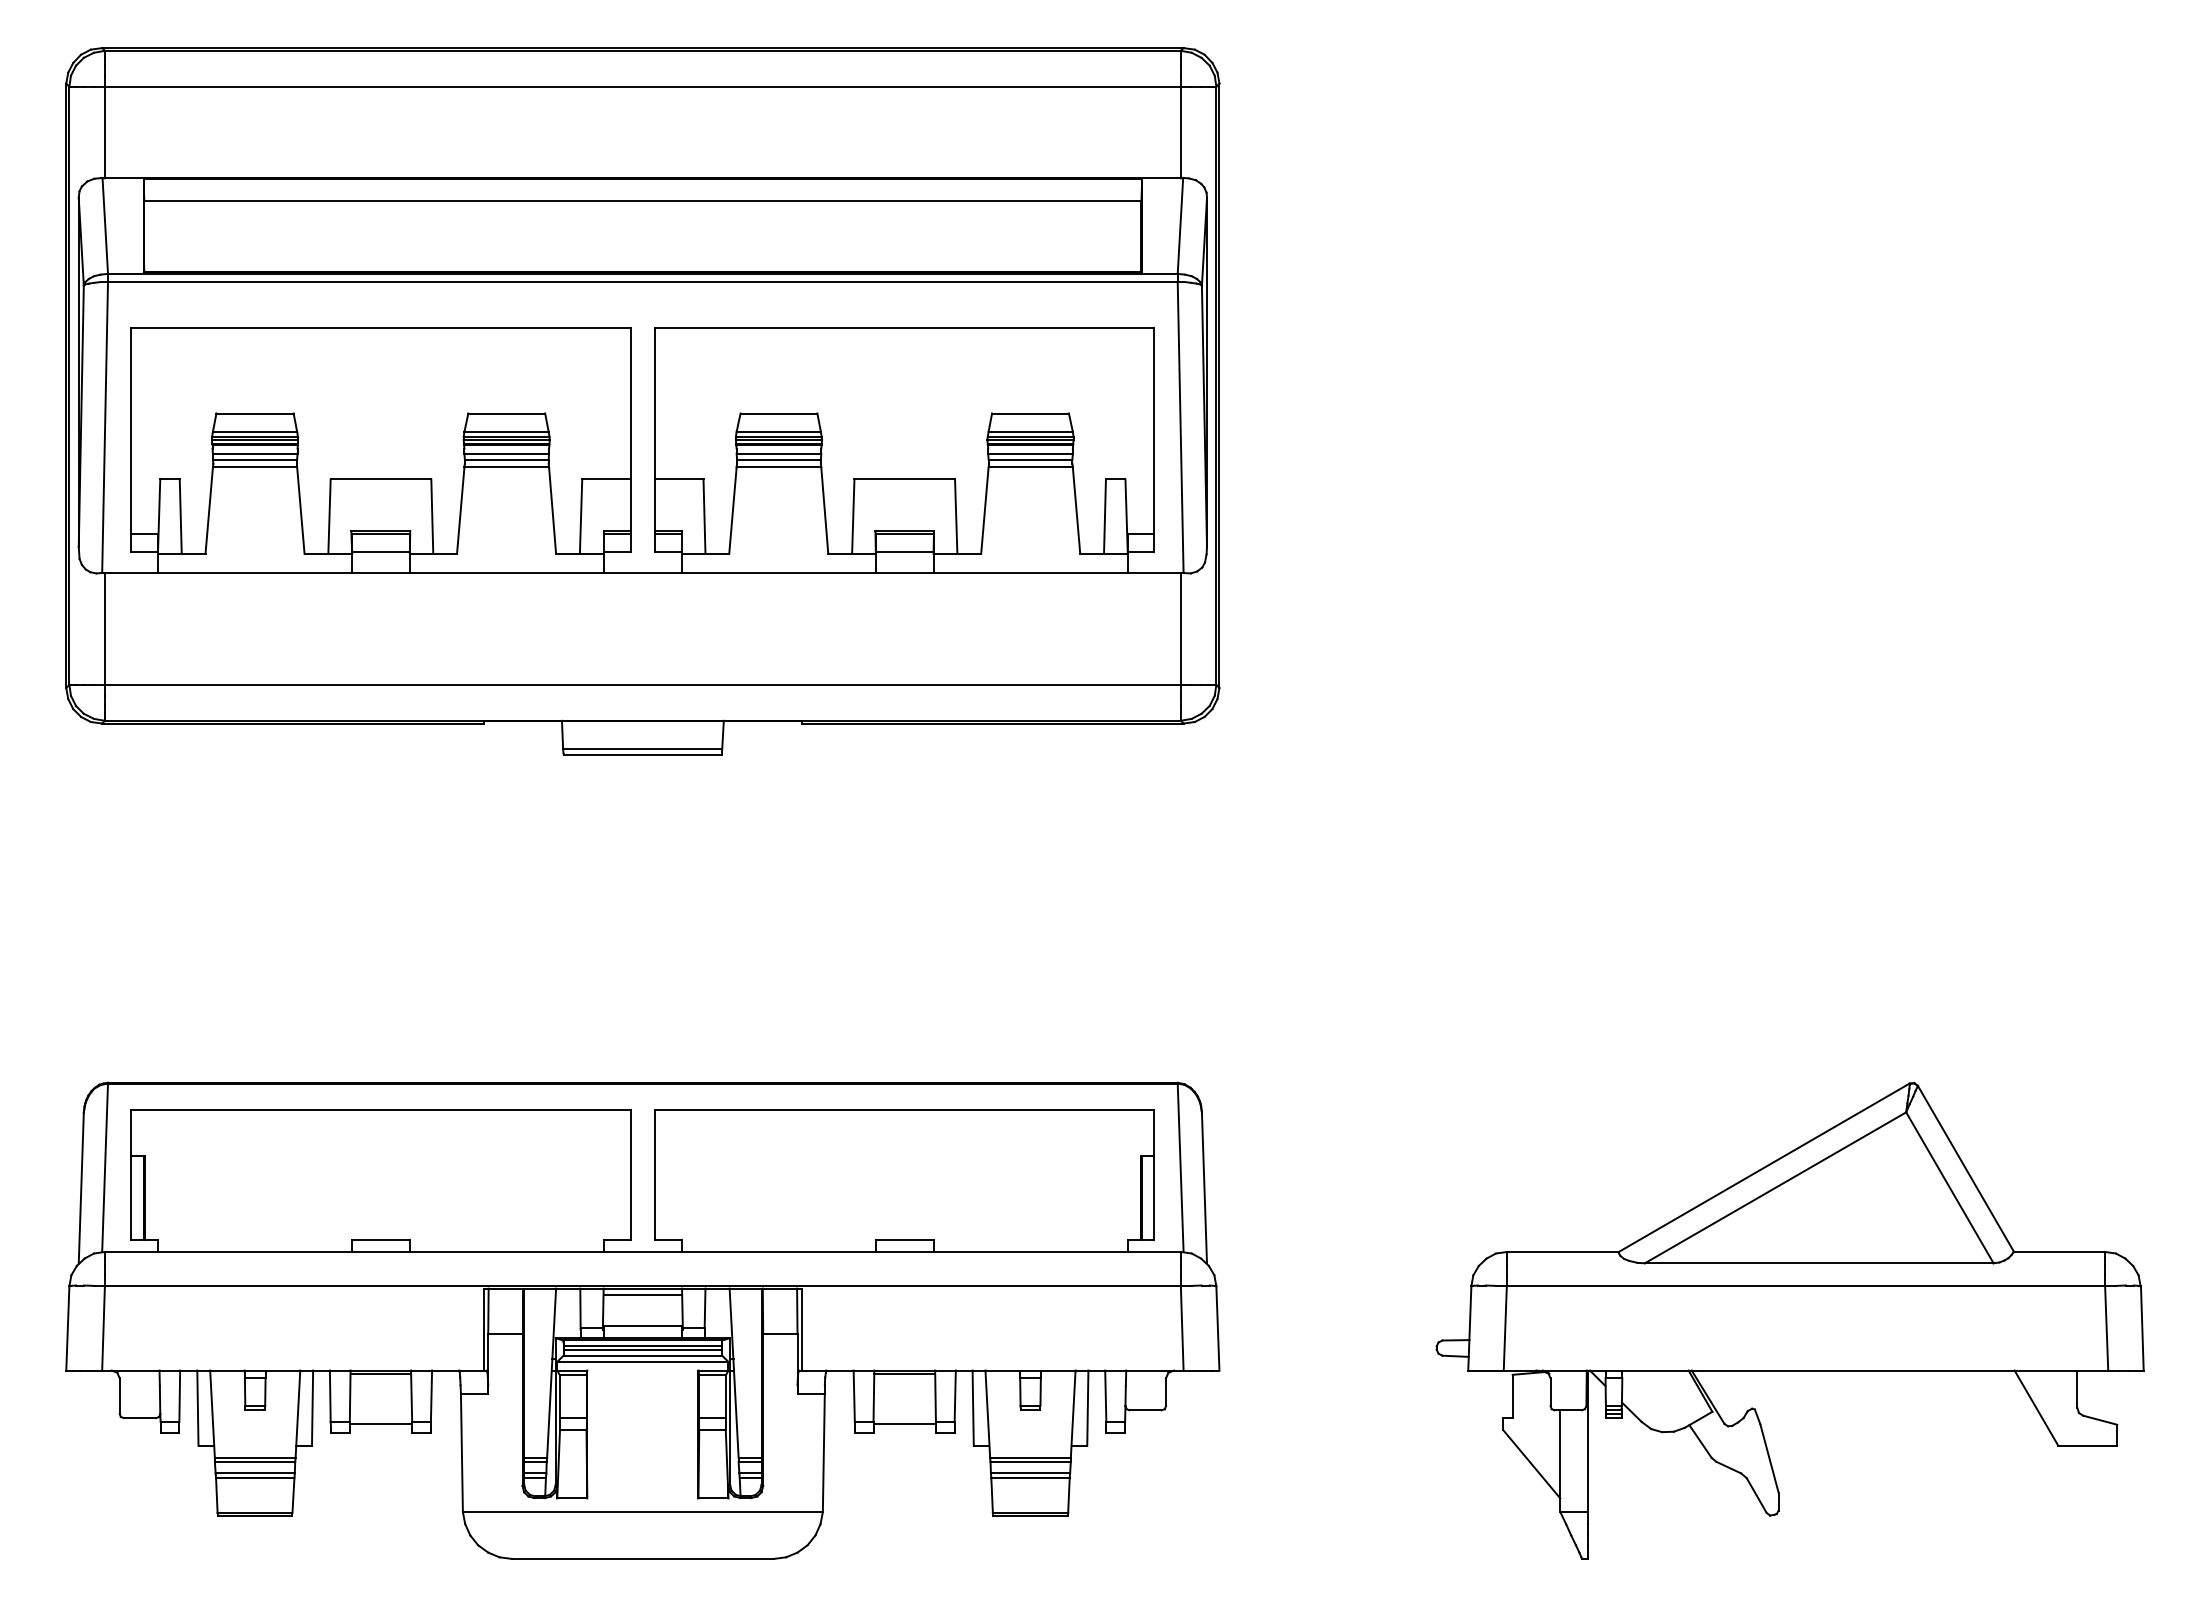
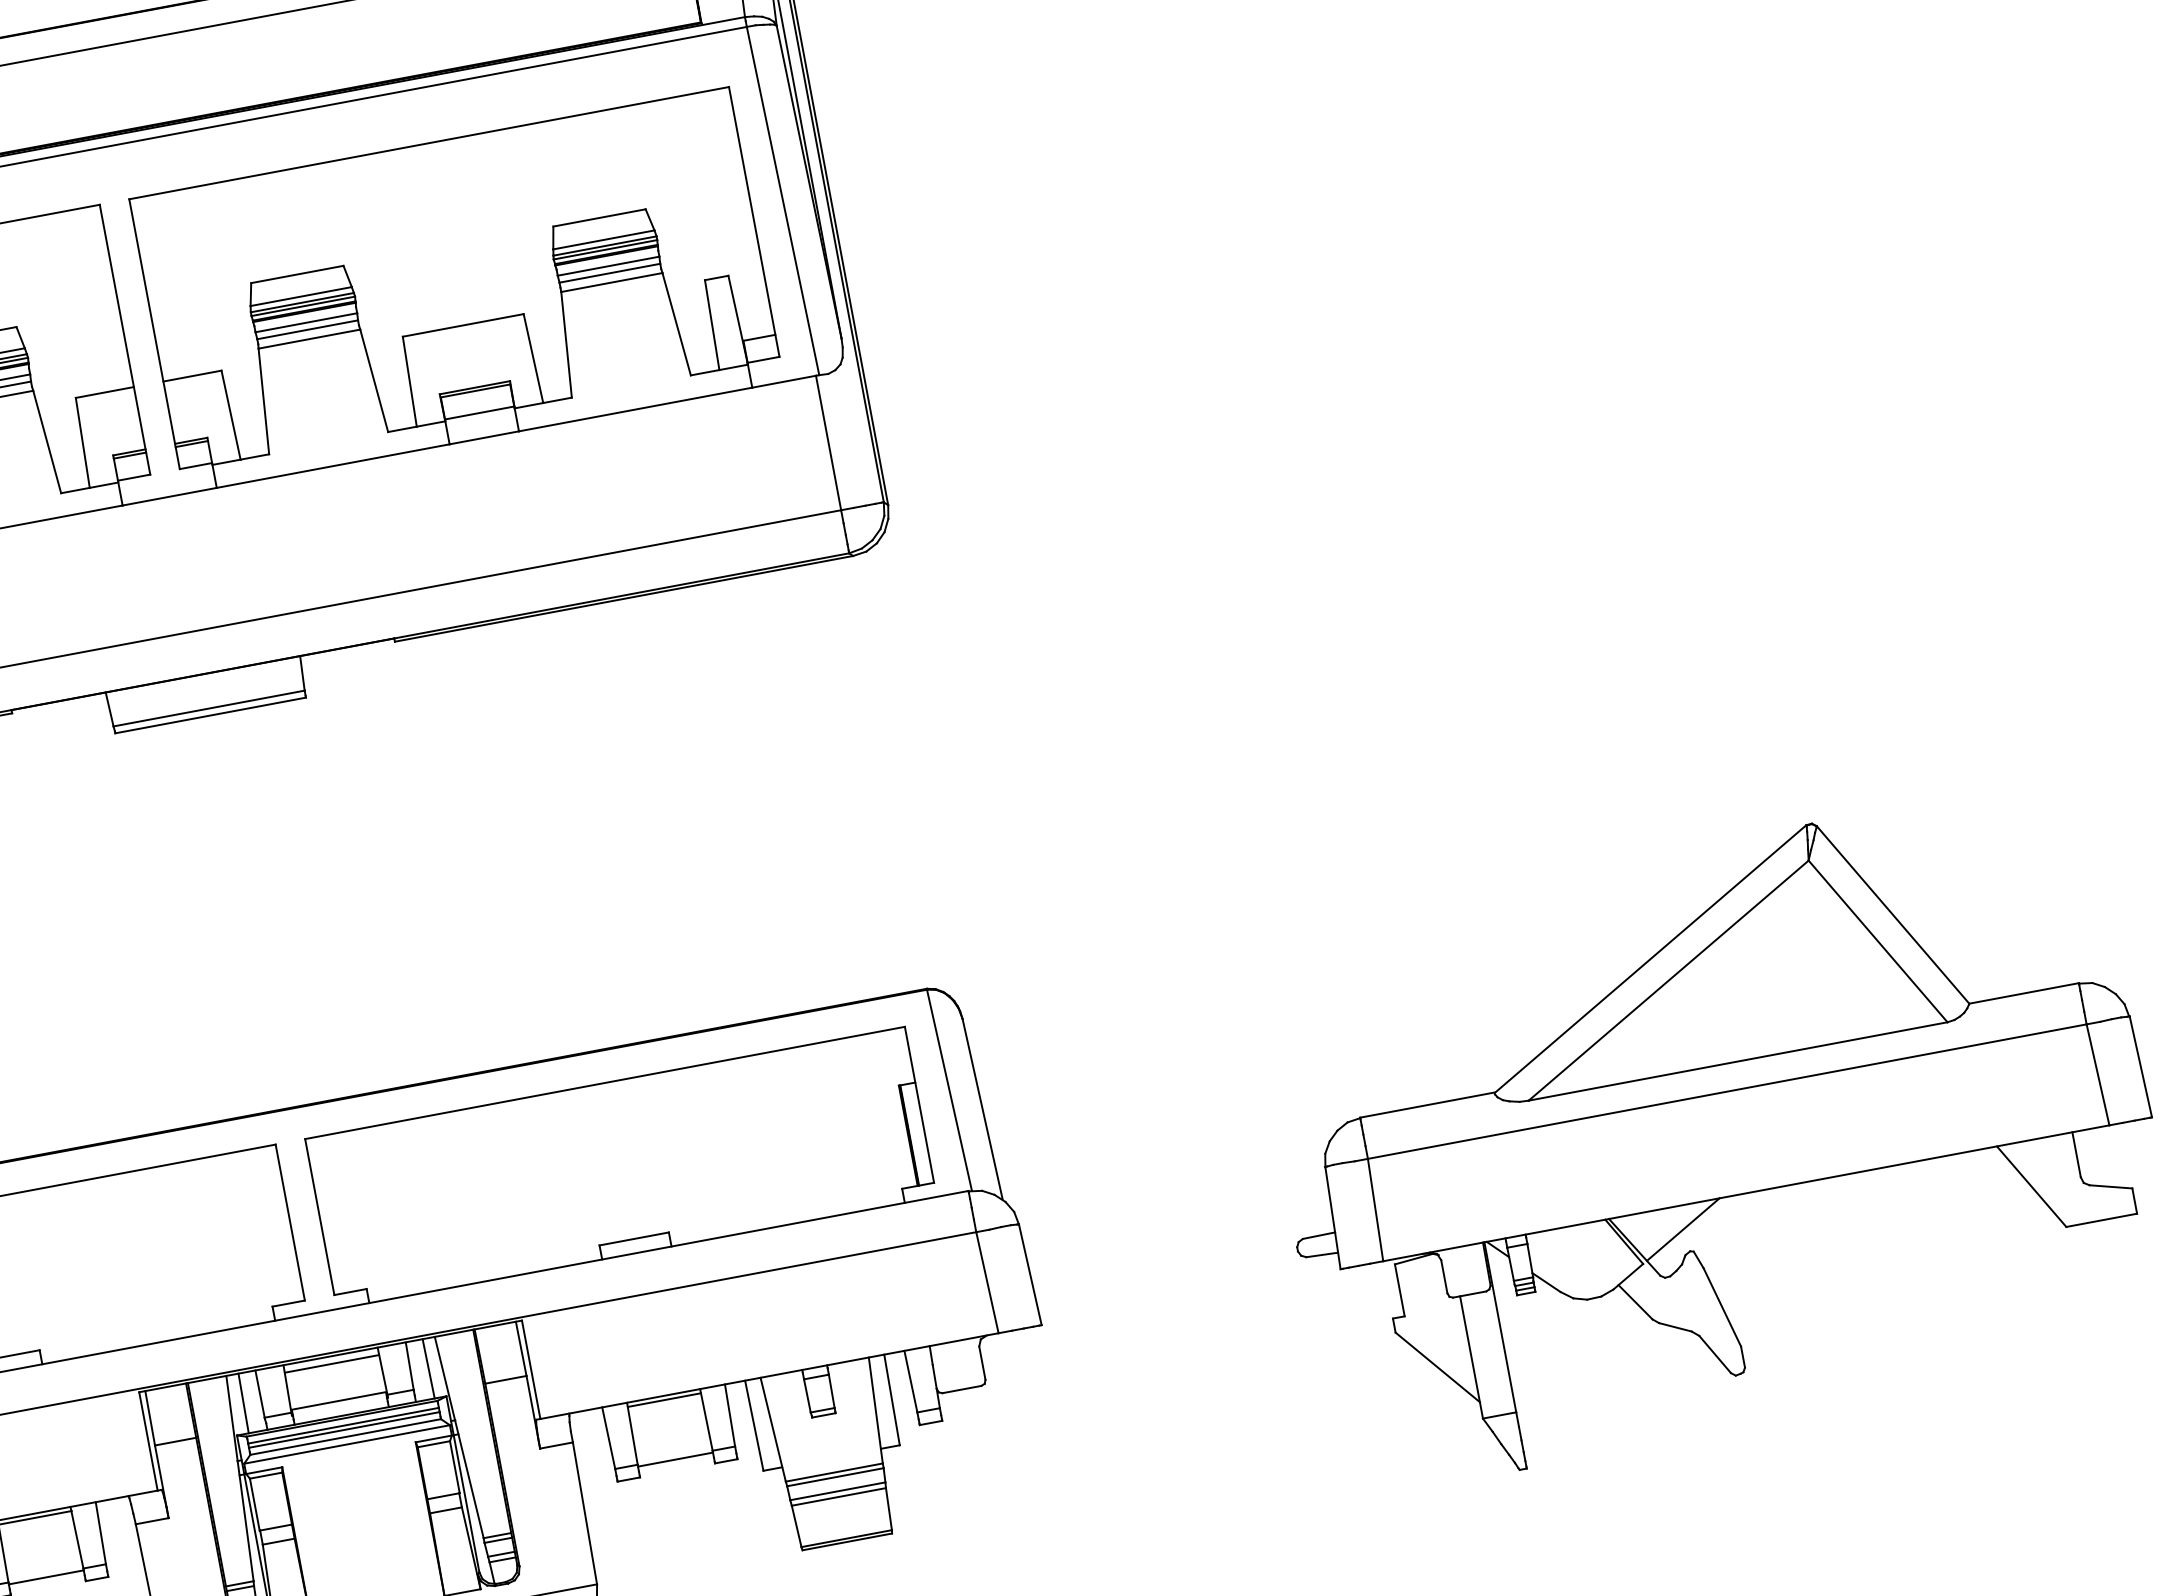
line: (565, 1313) -> (243, 1403), added
line: (719, 1313) -> (428, 1369), added
line: (1749, 1389) -> (1682, 1228), added

